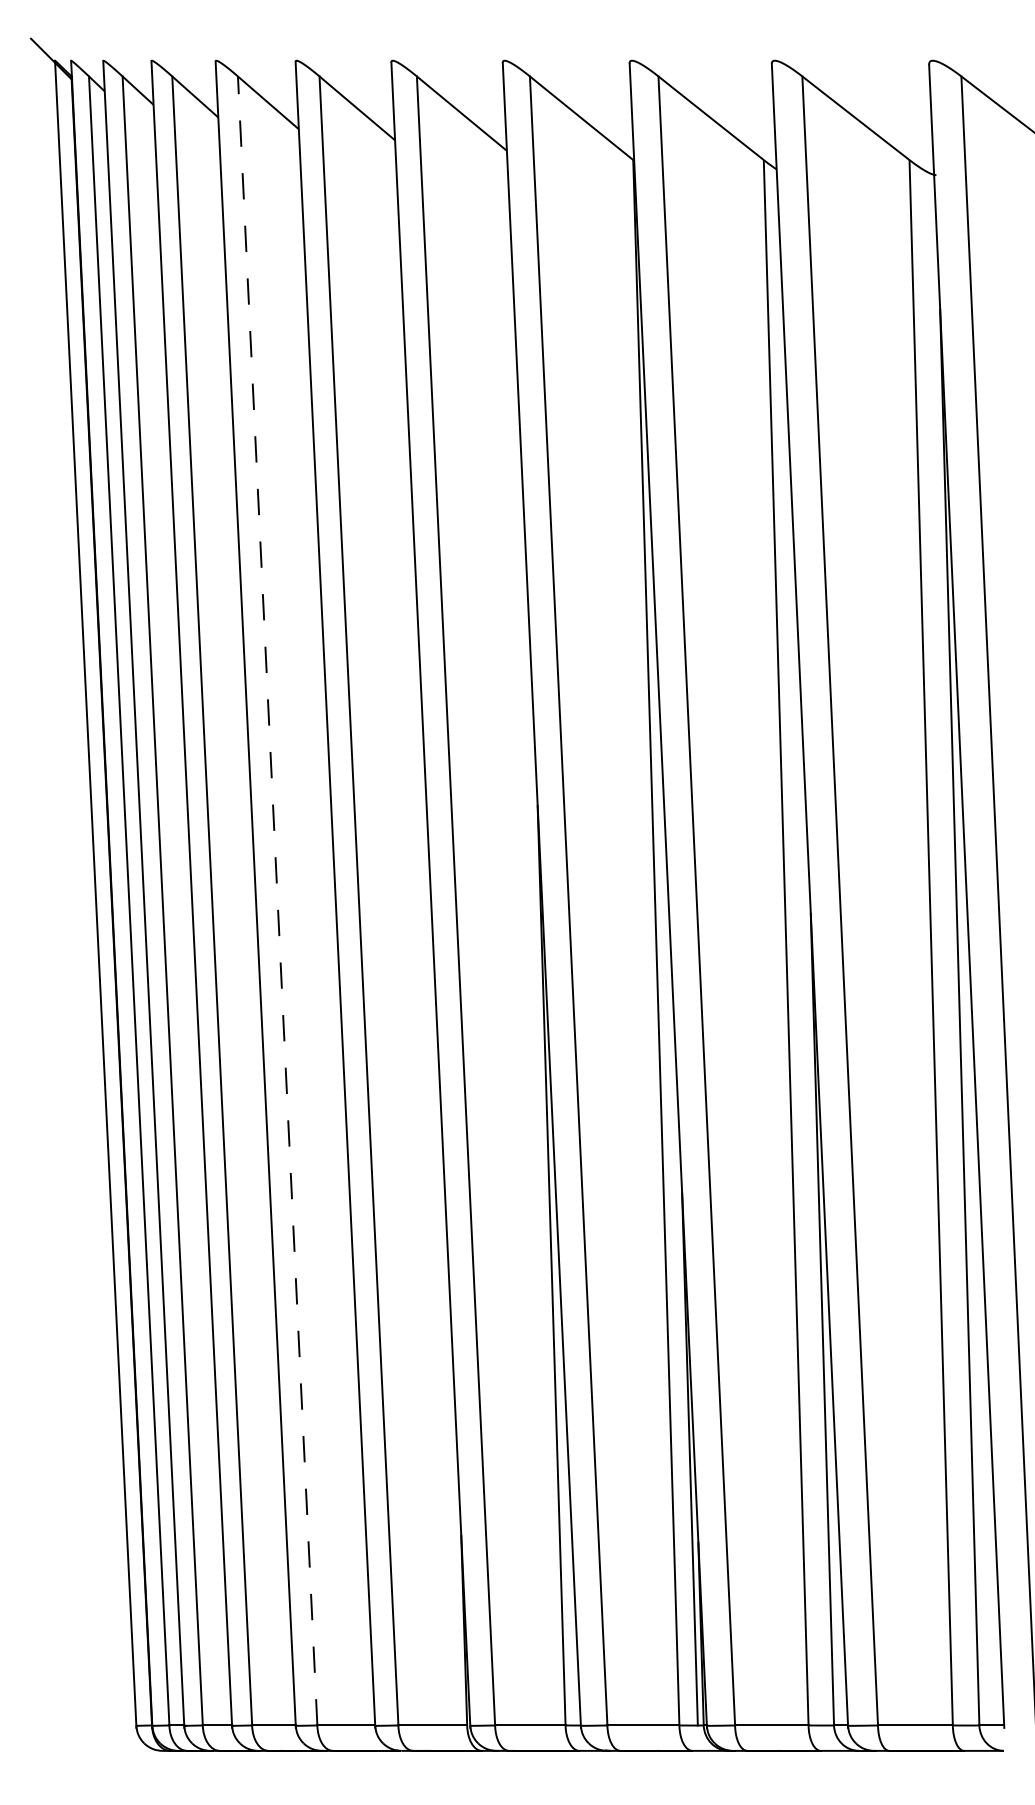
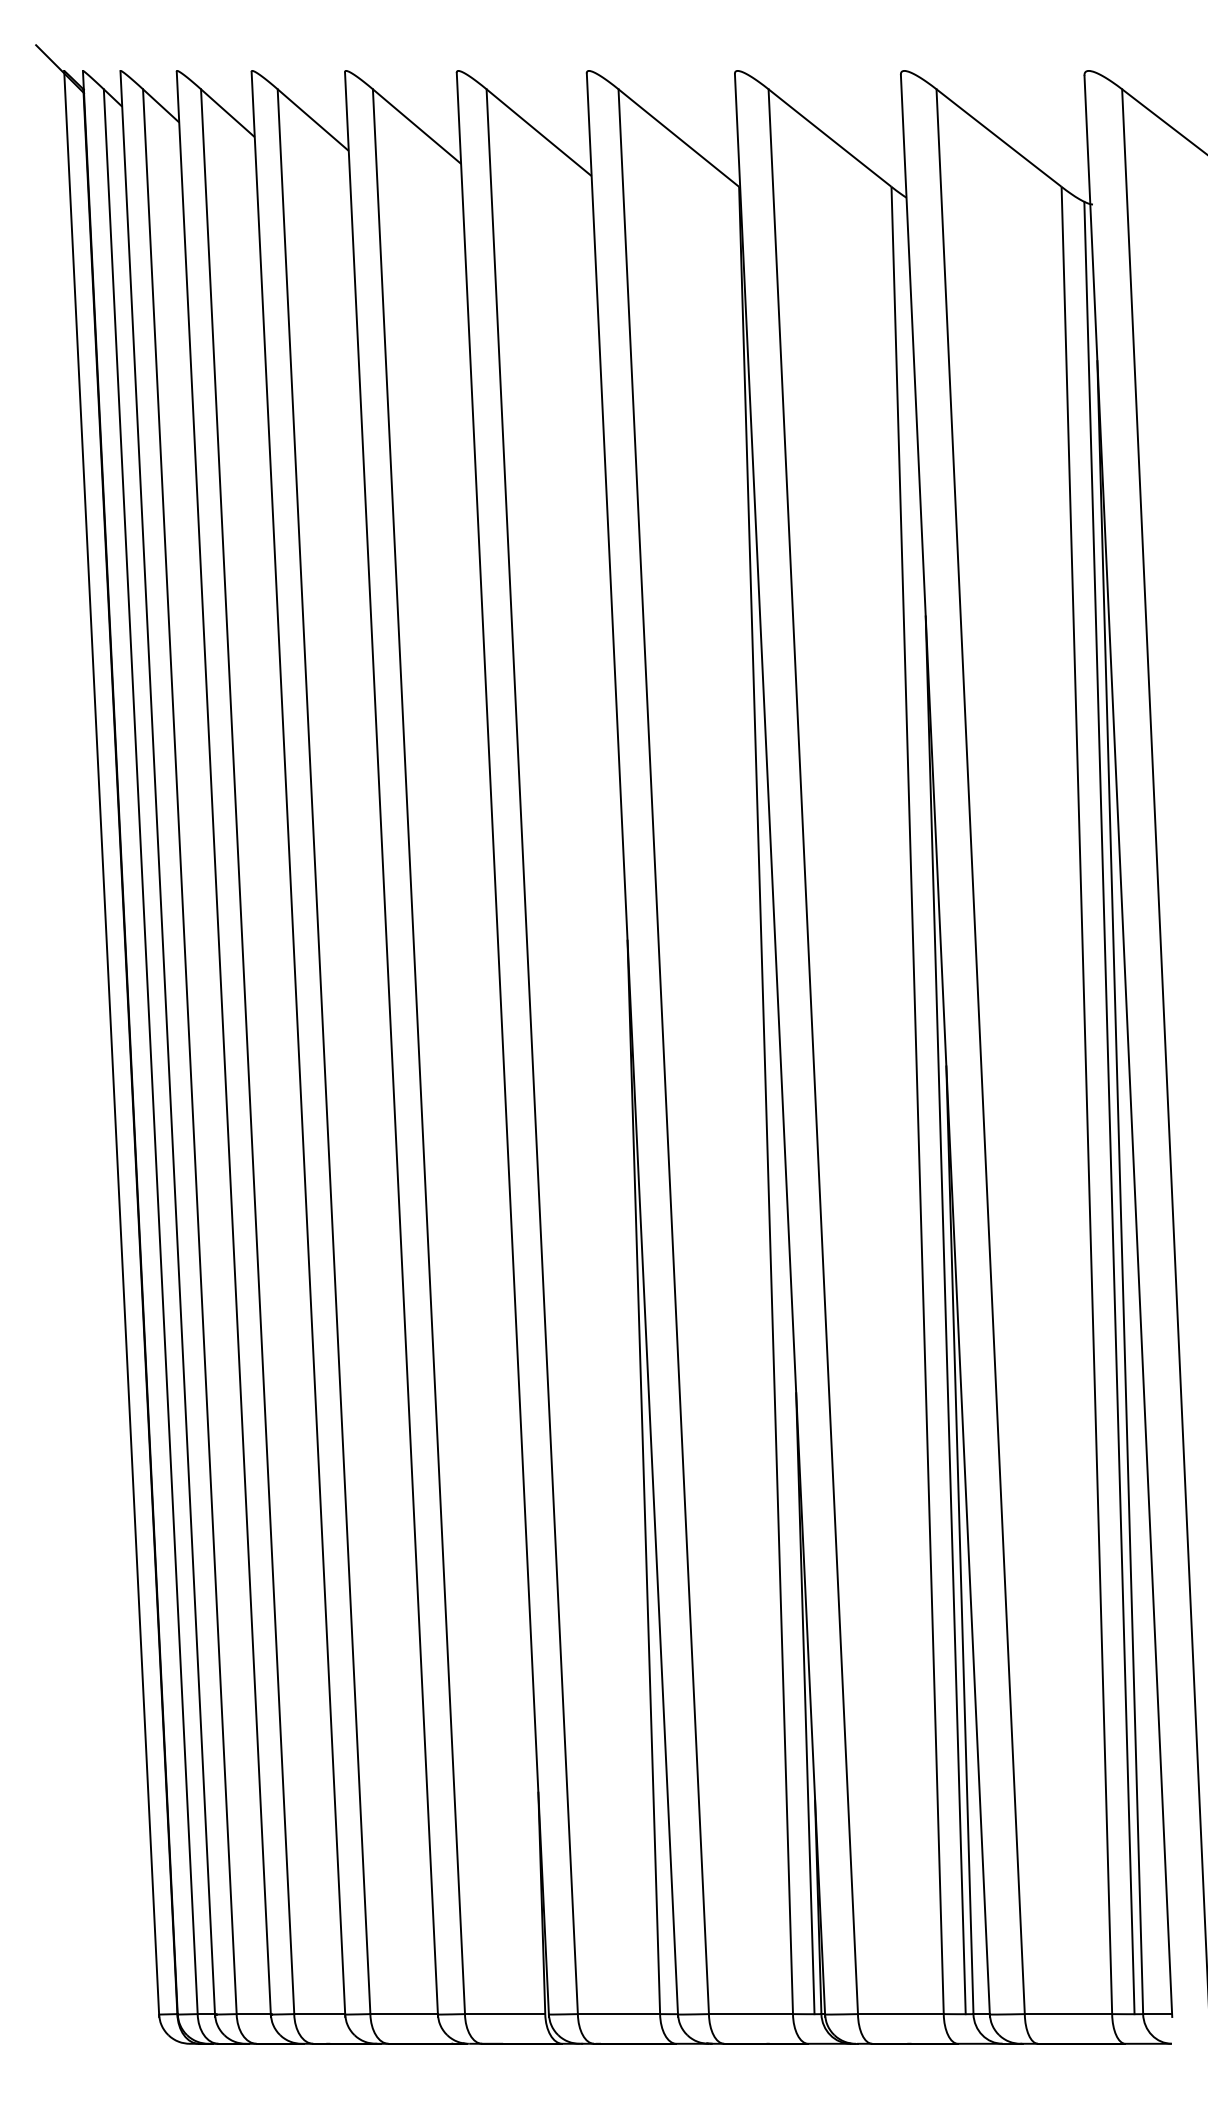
line: (278, 900) -> (324, 1051), dashed -> solid
line: (950, 948) -> (1109, 1107), added
line: (810, 1126) -> (945, 1315), added

